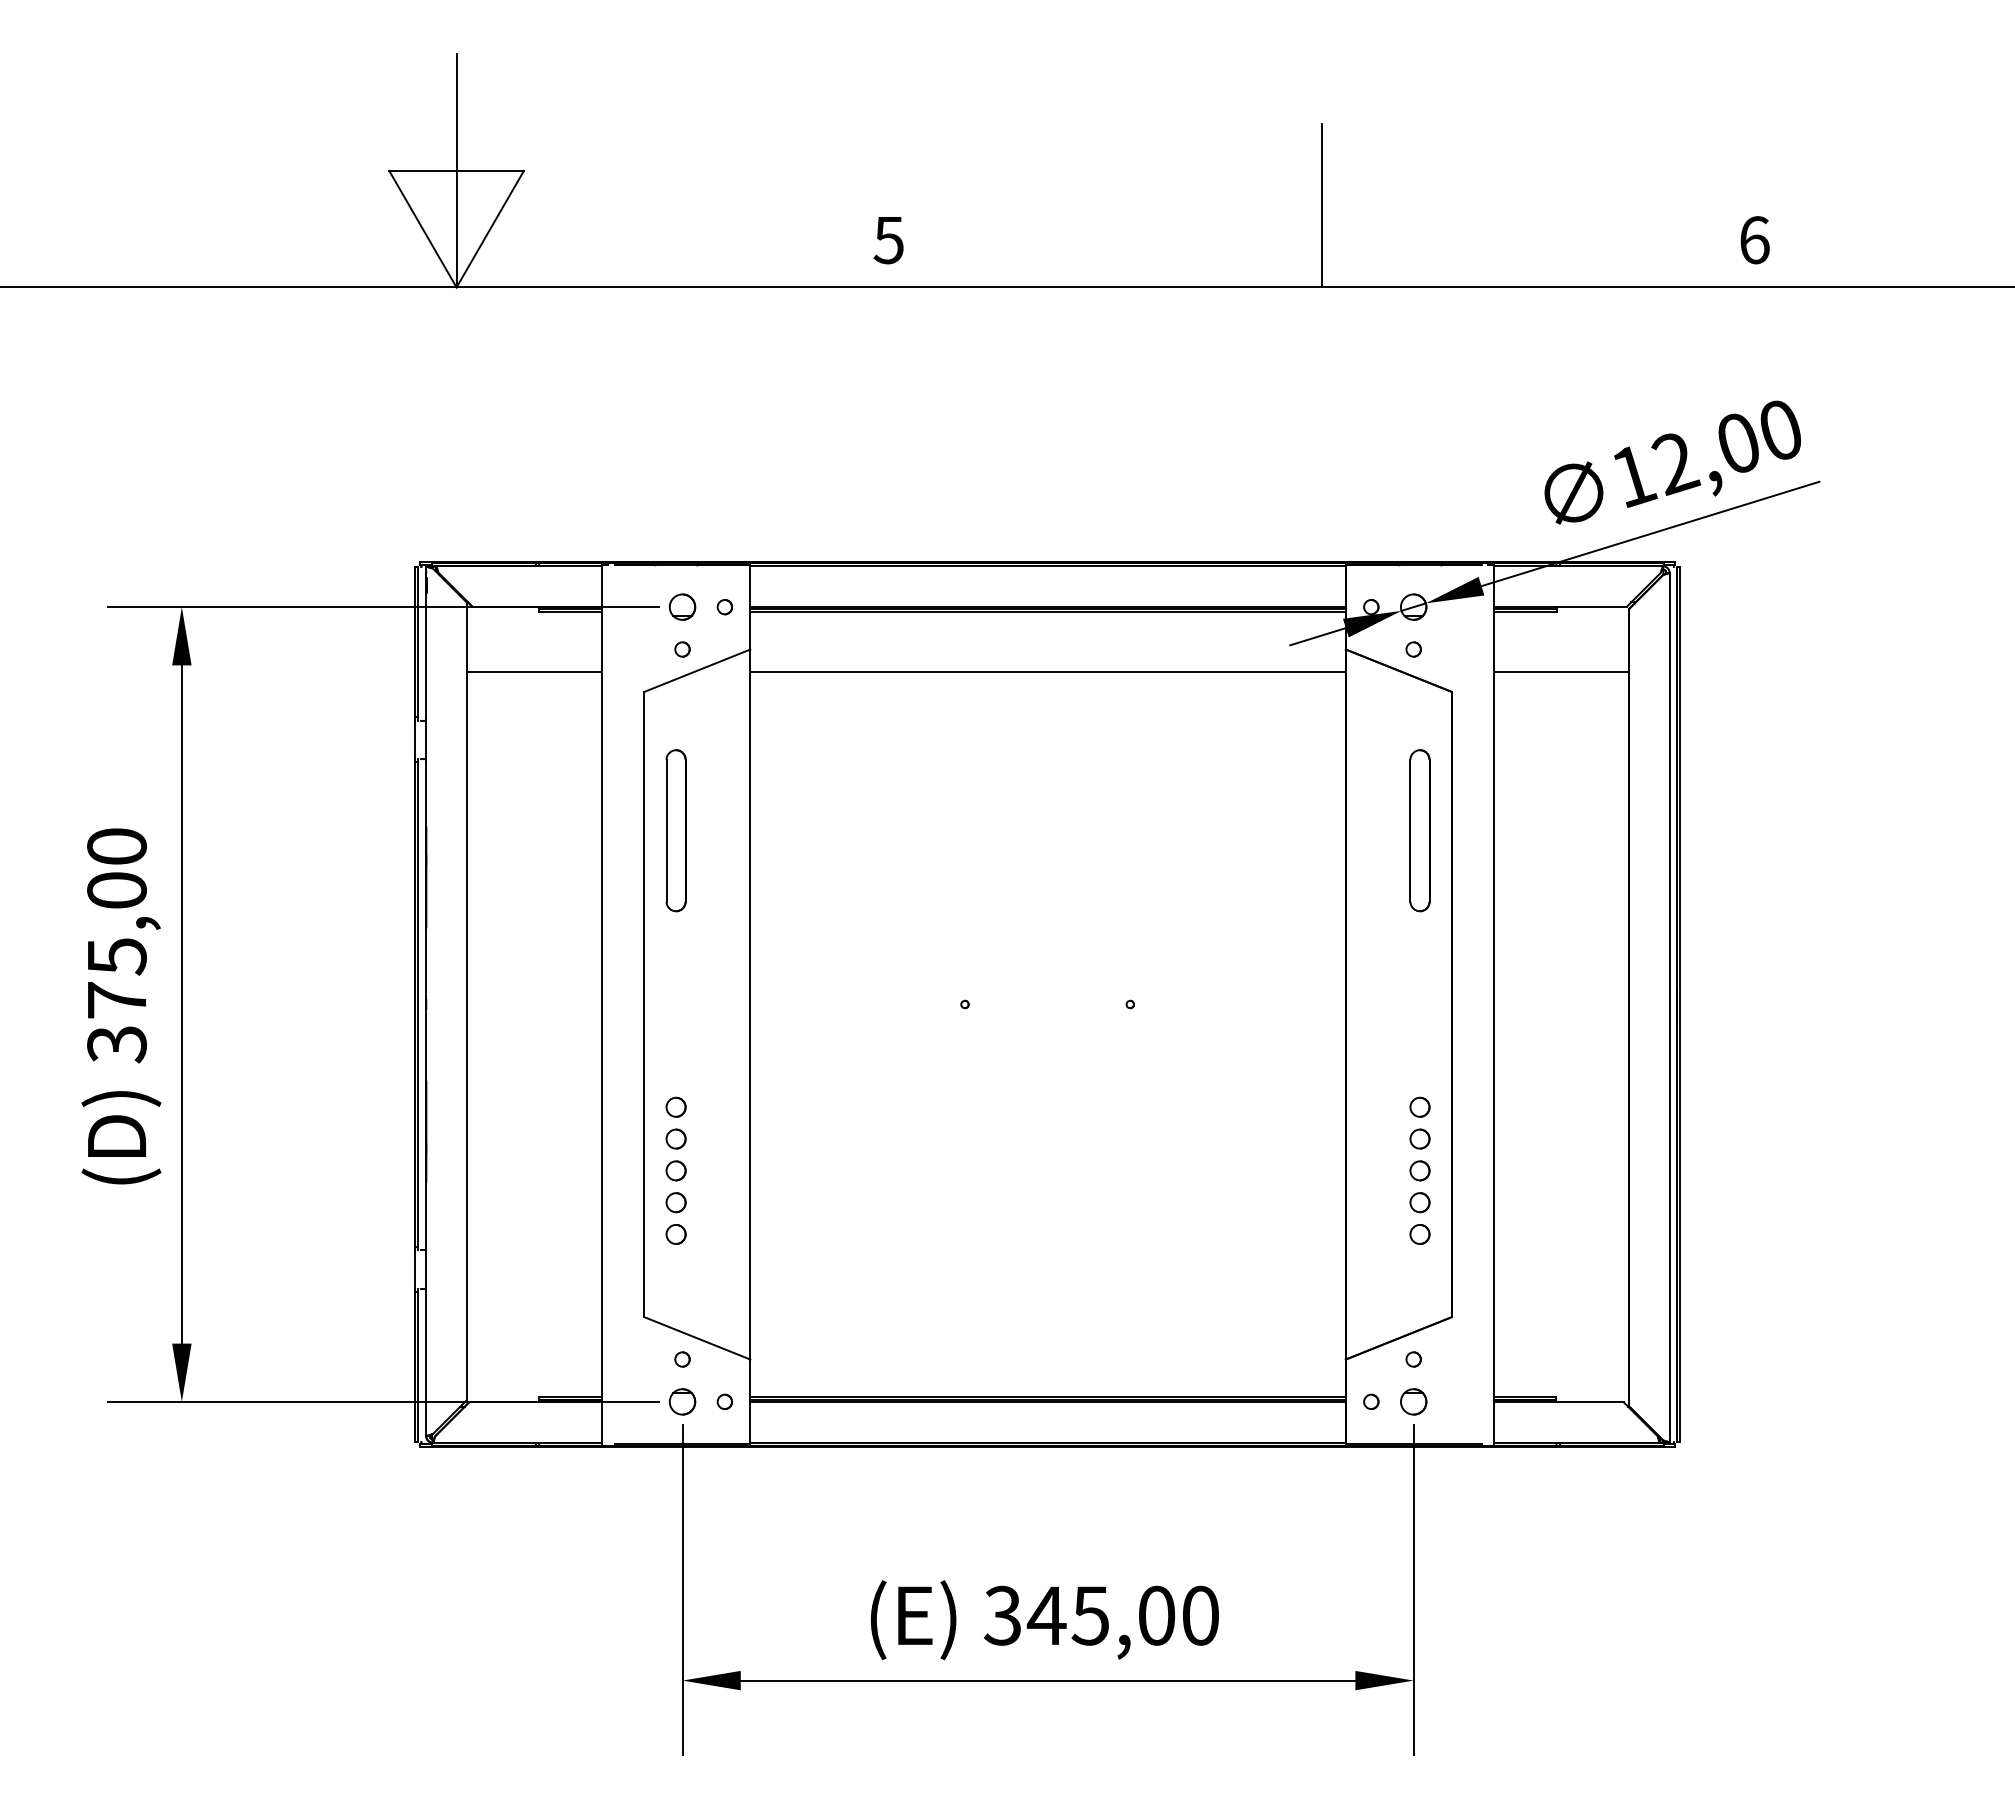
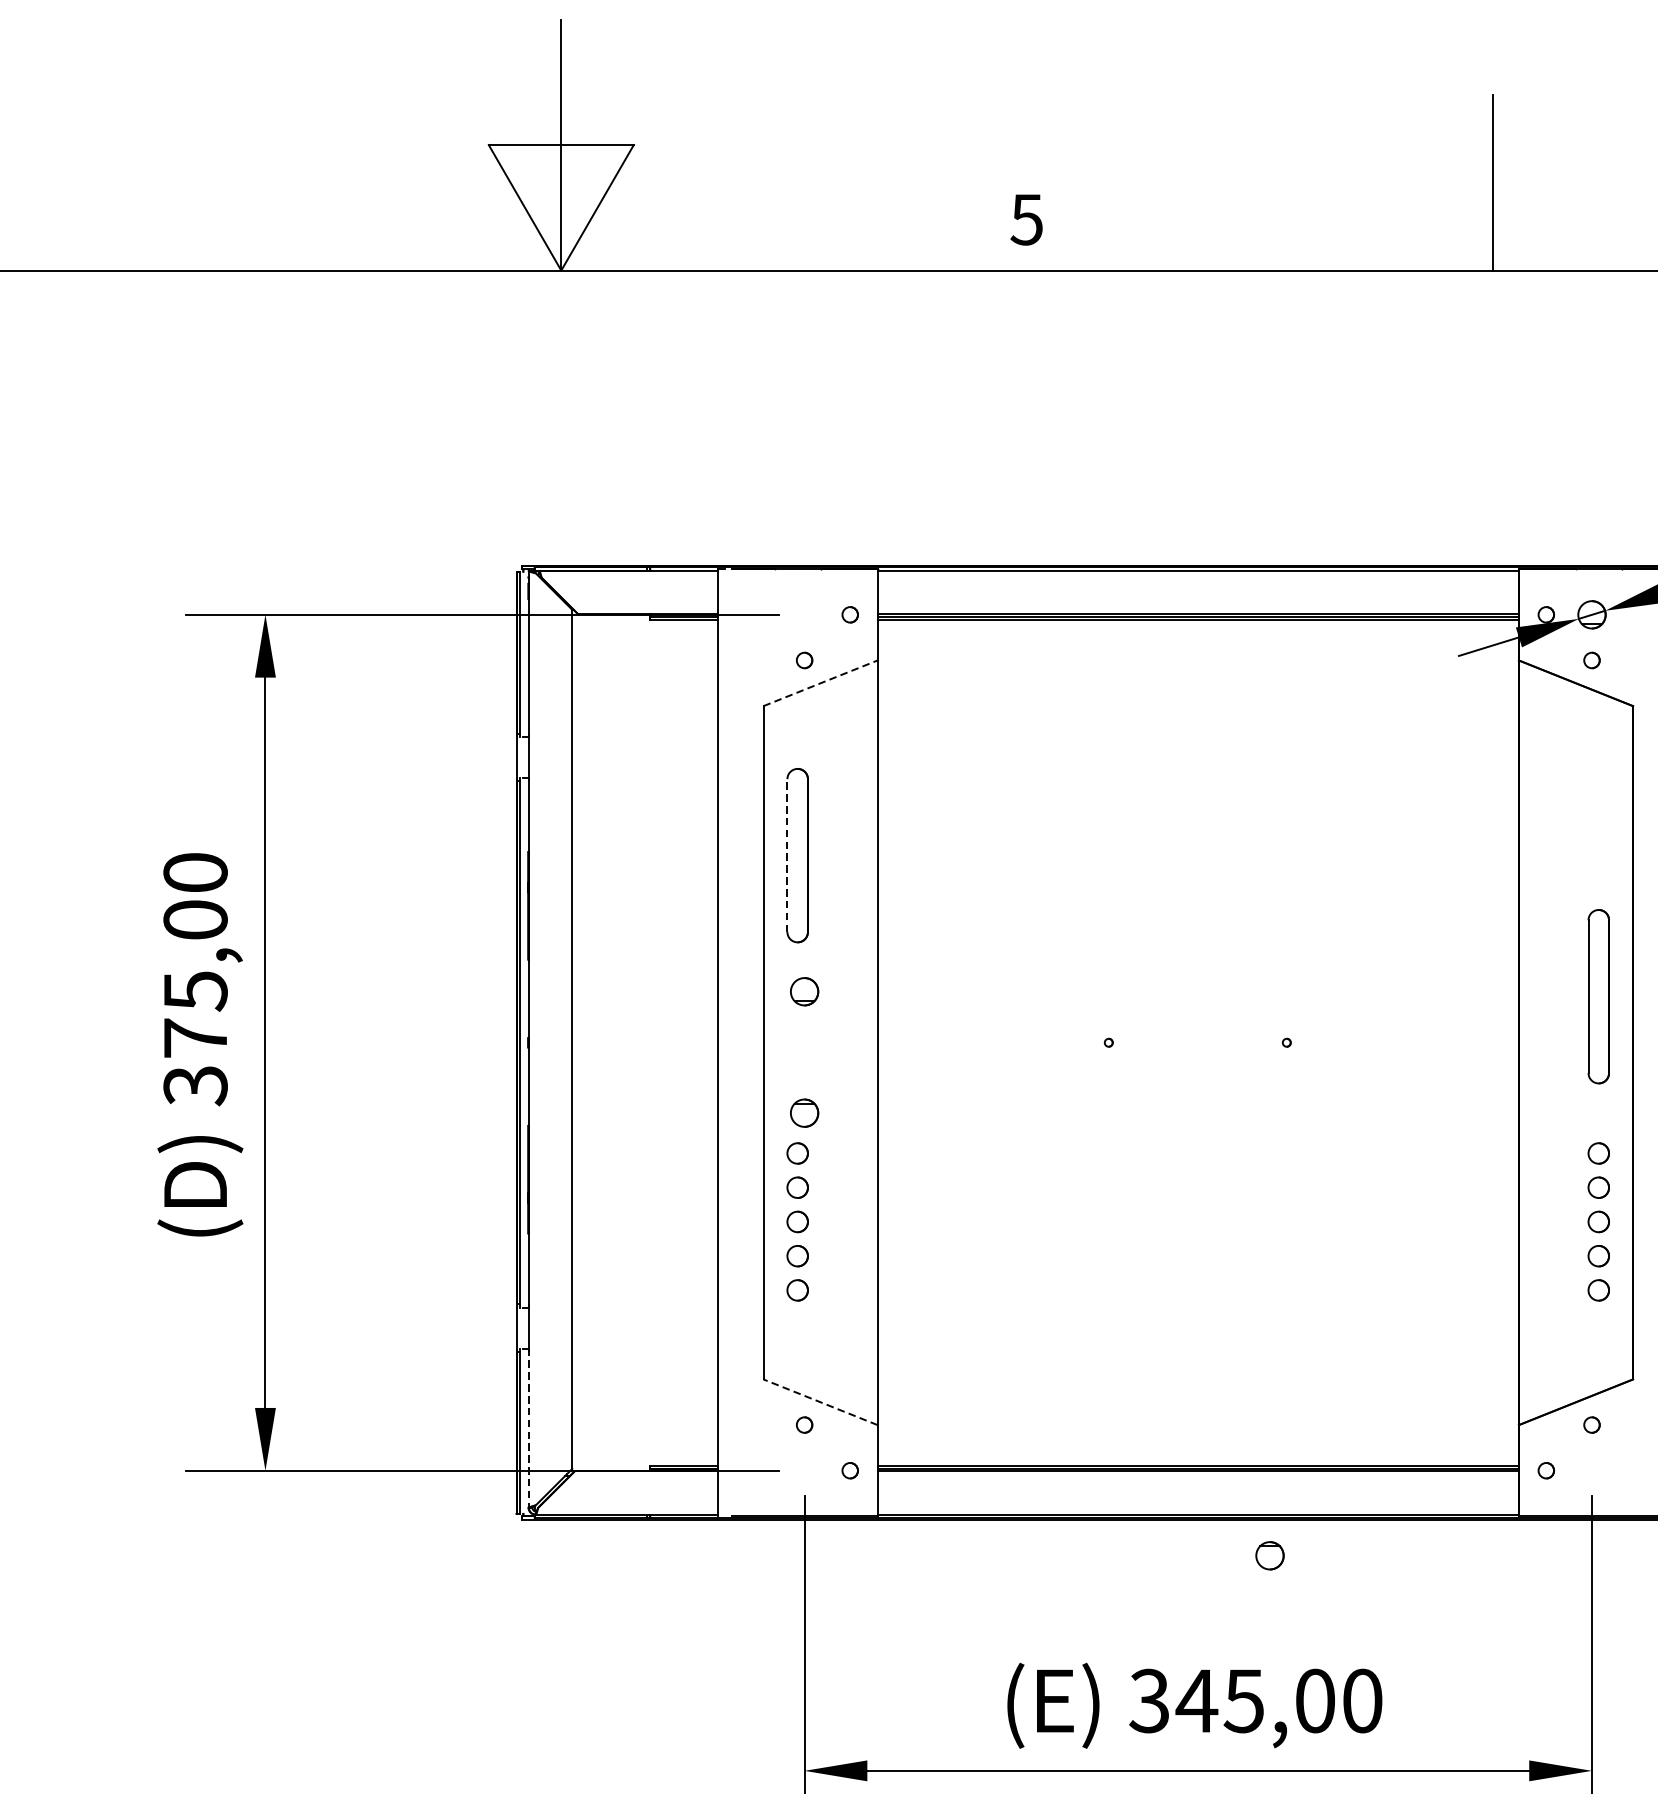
part: (682, 606) -> (804, 991), moved
line: (697, 670) -> (820, 683), solid -> dashed
line: (533, 672) -> (644, 685), removed
line: (1047, 672) -> (1197, 685), removed
line: (666, 830) -> (787, 855), solid -> dashed
part: (1419, 830) -> (1598, 996), moved
line: (696, 1338) -> (819, 1402), solid -> dashed
line: (426, 1362) -> (528, 1428), solid -> dashed
part: (682, 1401) -> (804, 1112), moved
part: (1413, 1401) -> (1269, 1555), moved

